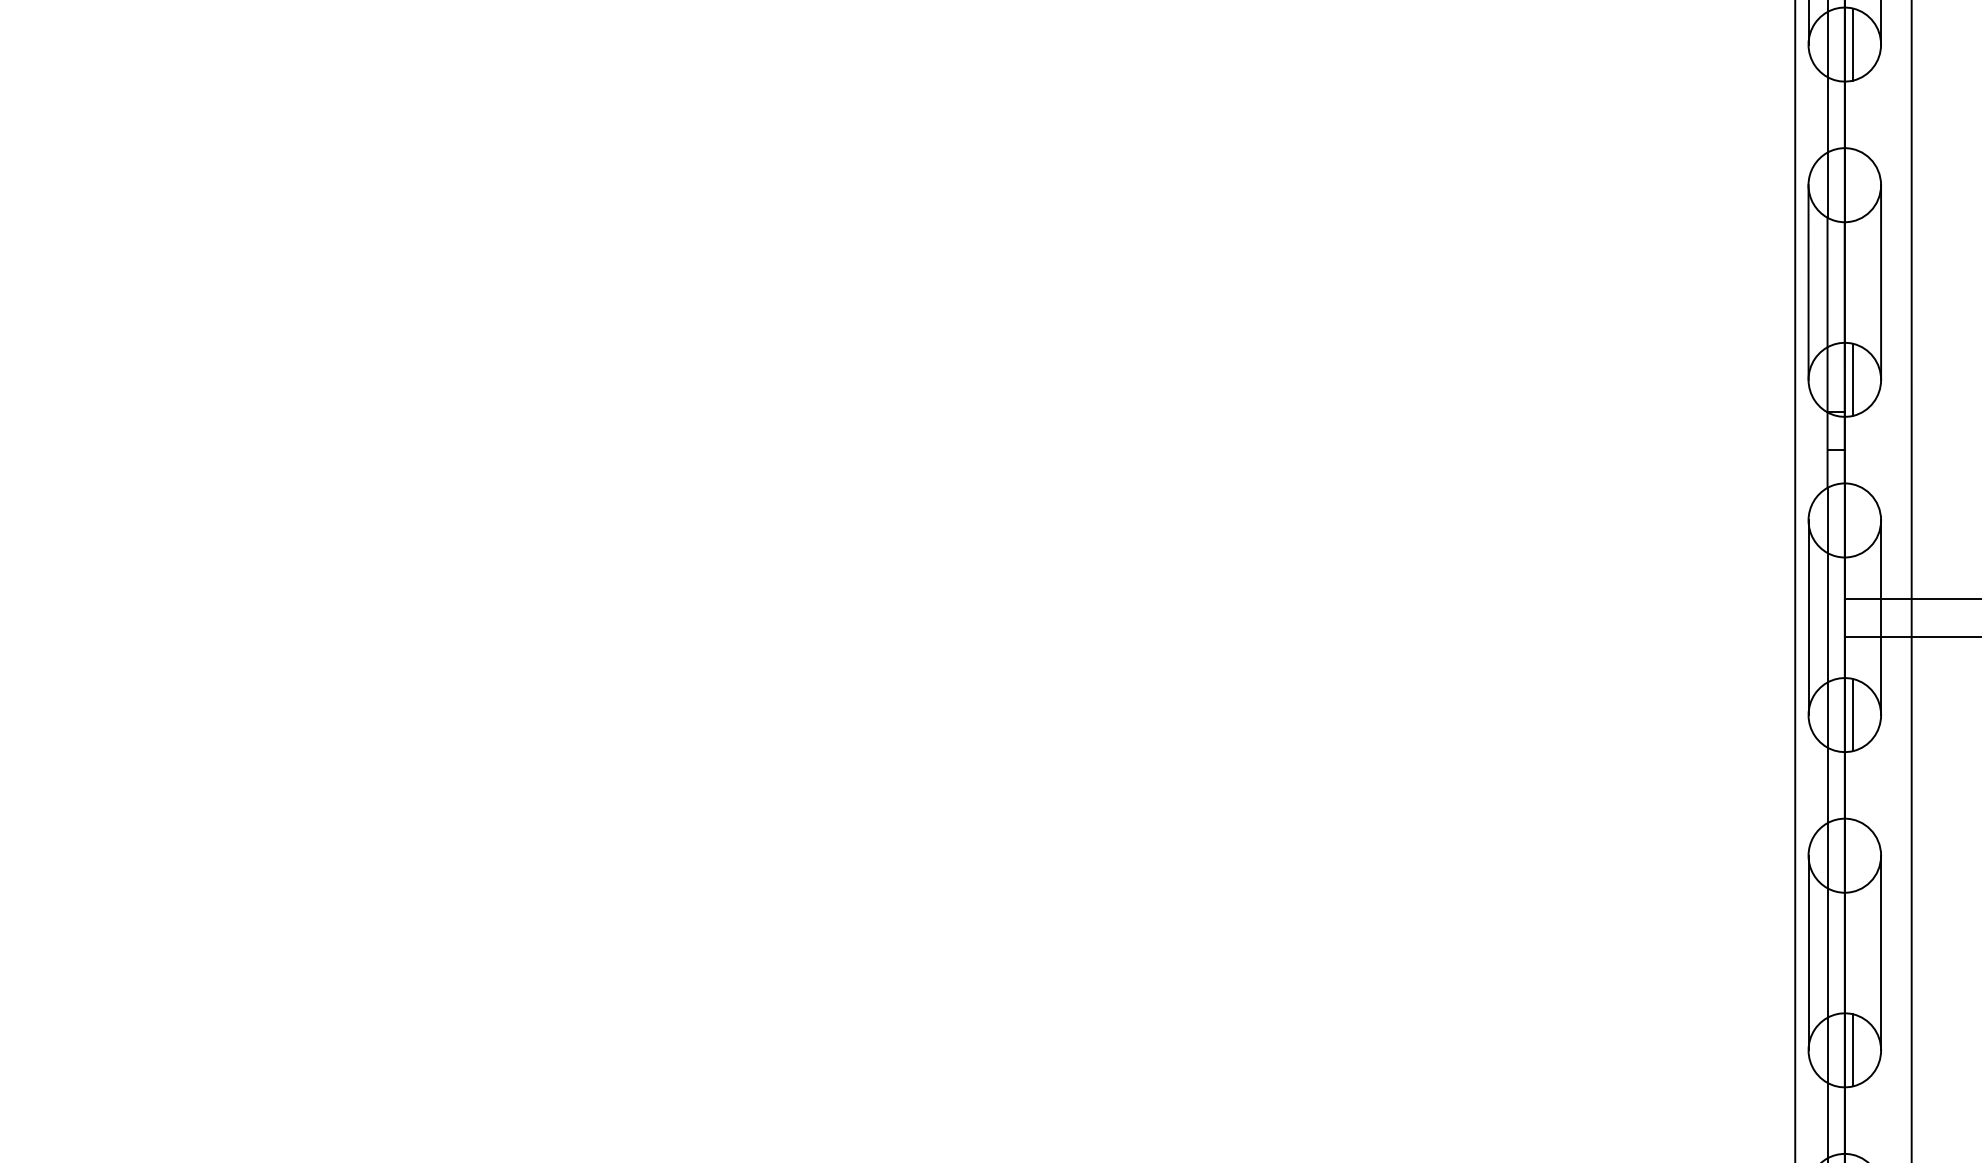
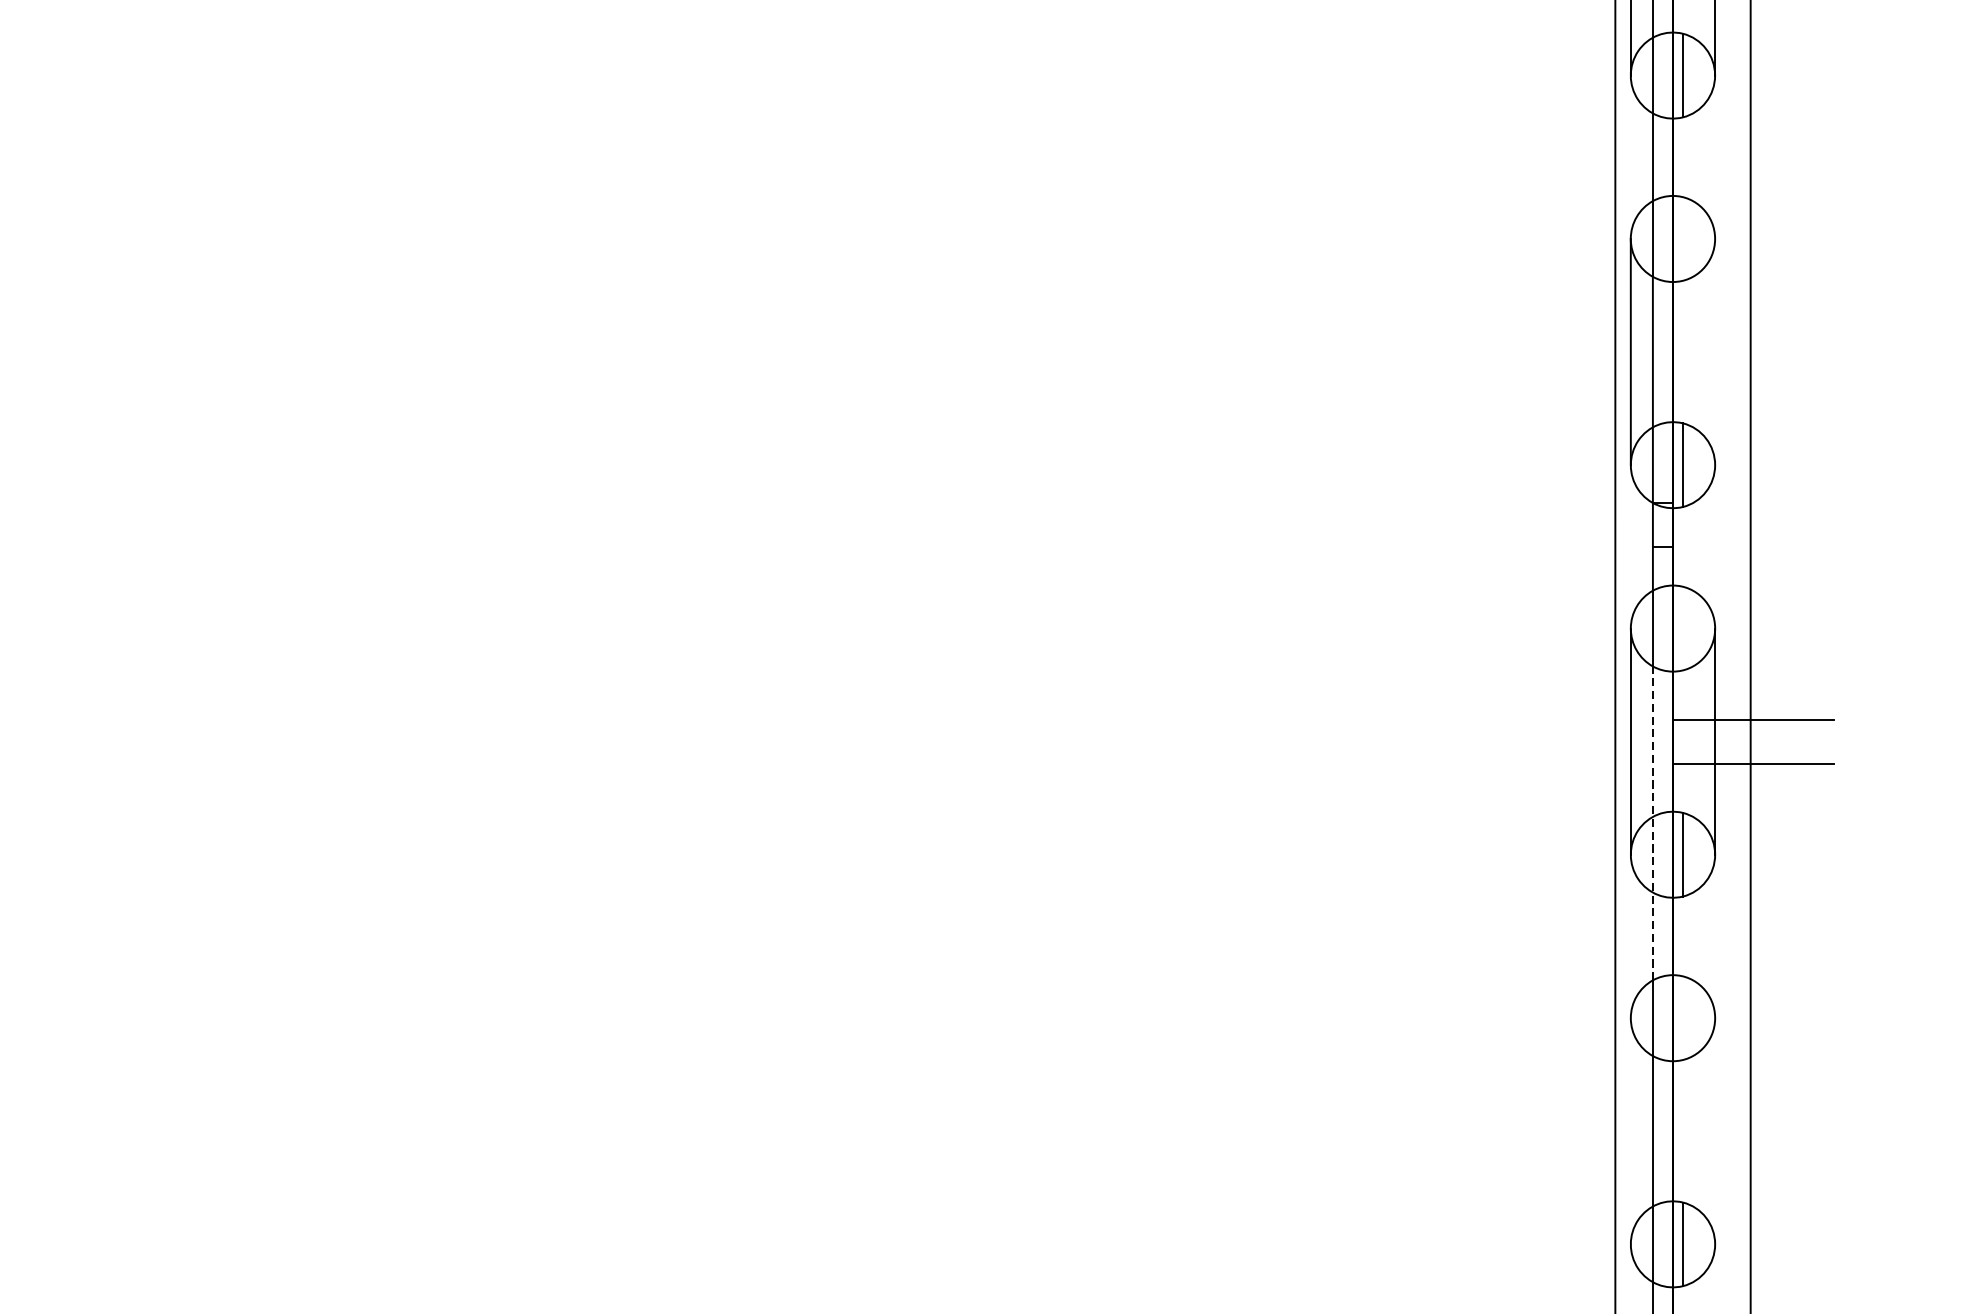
line: (1881, 282) -> (1715, 352), removed
line: (1827, 687) -> (1652, 822), solid -> dashed
line: (1808, 952) -> (1630, 1130), removed
line: (1881, 952) -> (1715, 1130), removed

